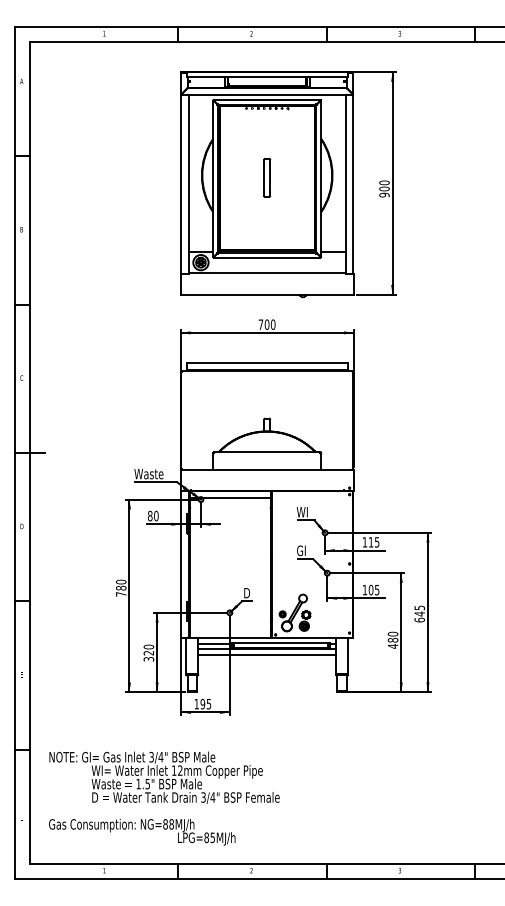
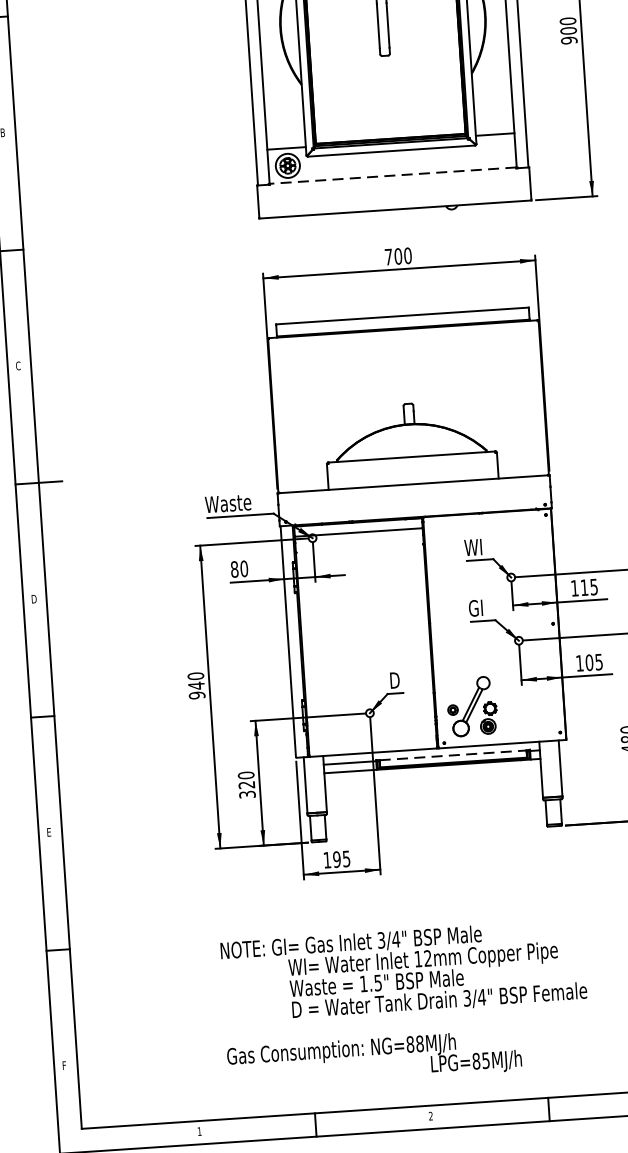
line: (266, 273) -> (392, 176), solid -> dashed
text: (120, 590) -> (195, 689), 780 -> 940
line: (280, 643) -> (452, 756), solid -> dashed
line: (266, 655) -> (431, 776), removed
text: (164, 798) -> (405, 1003), moved

